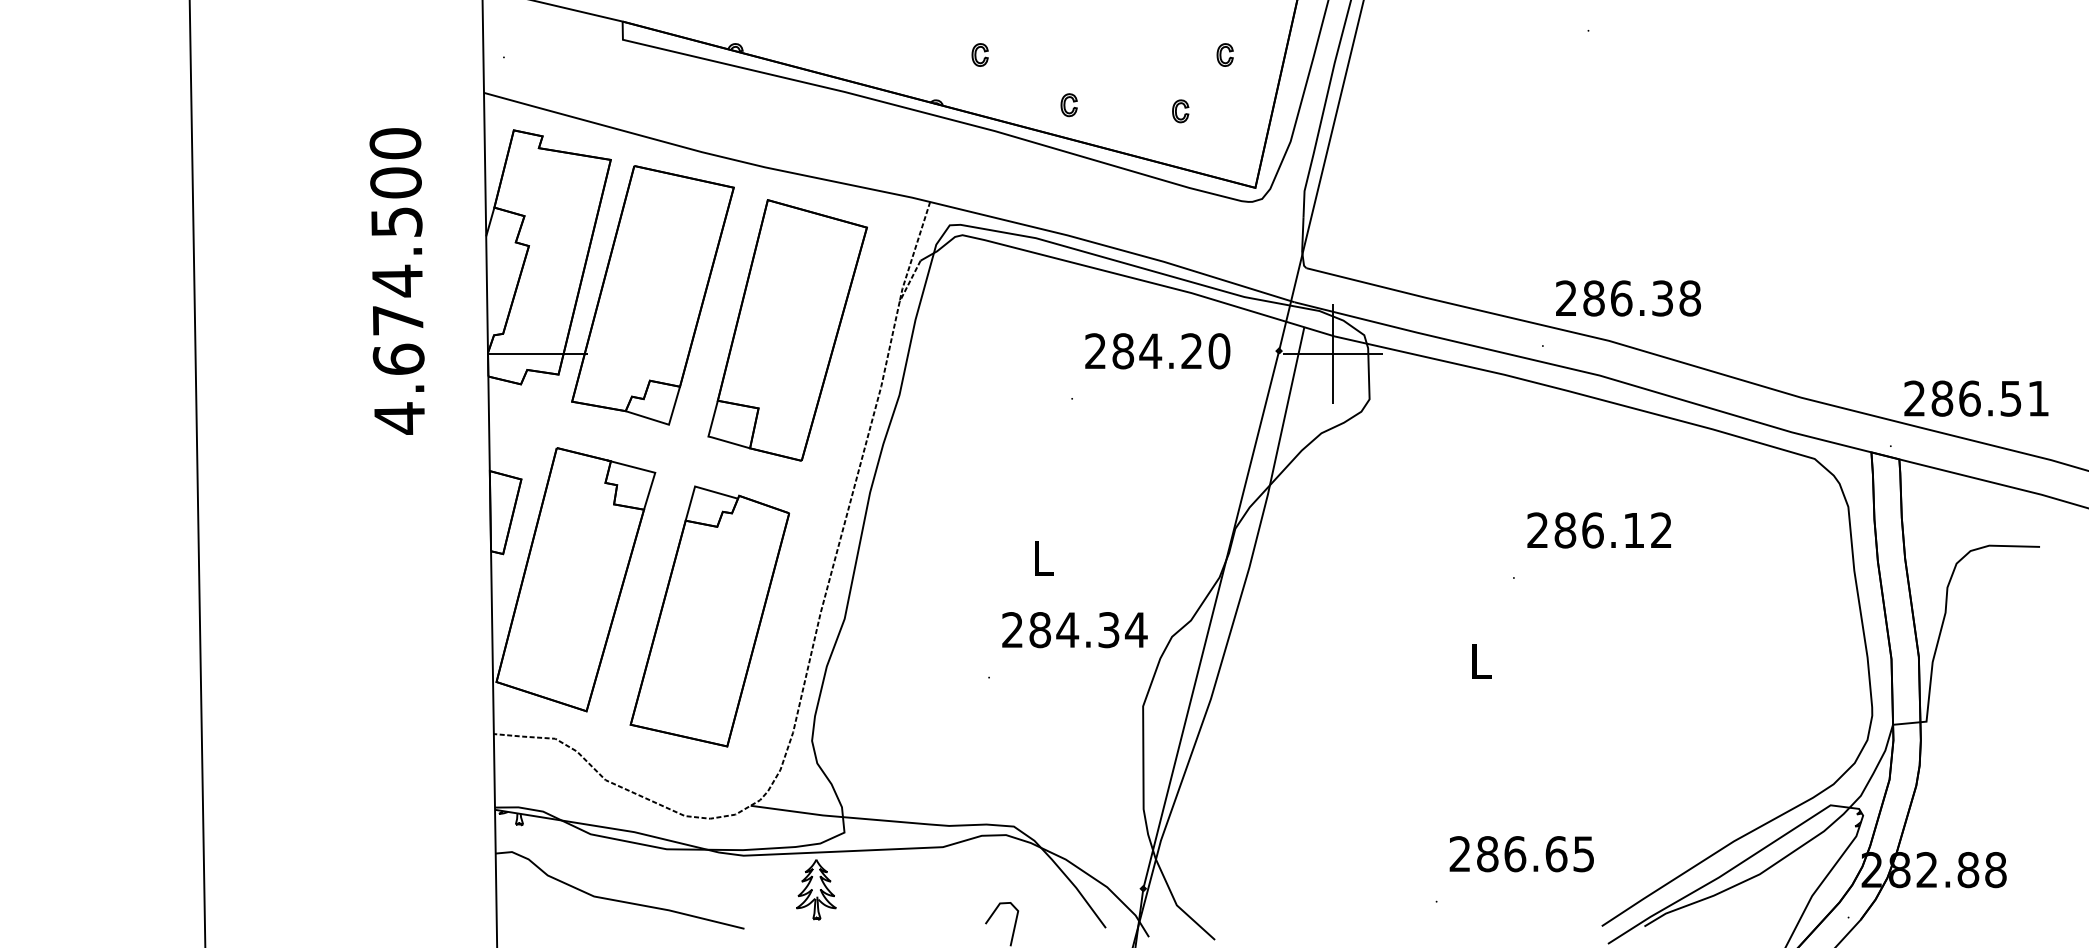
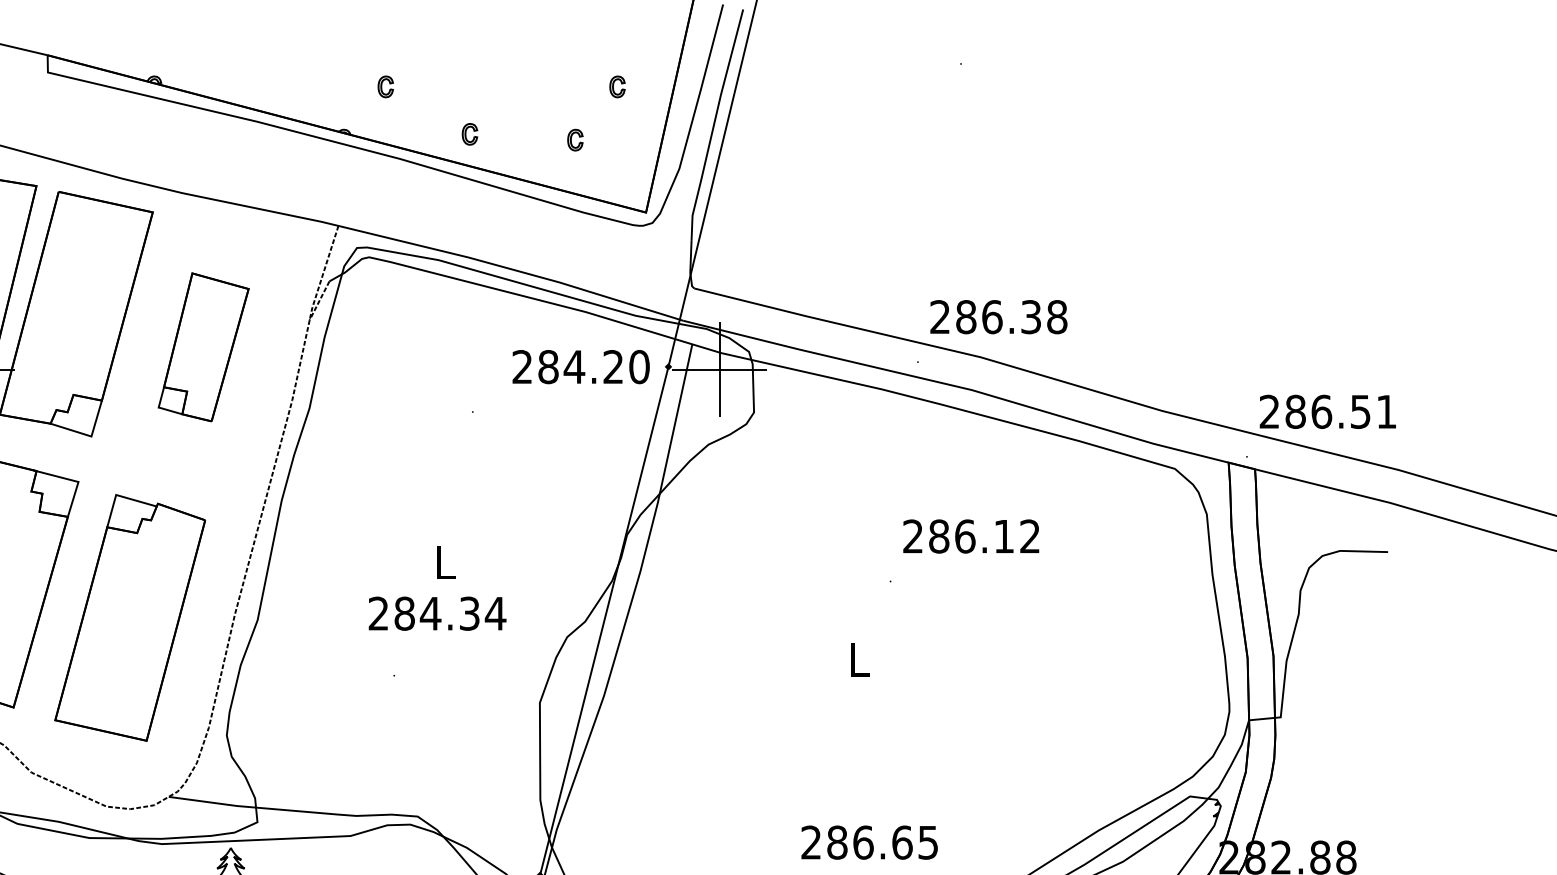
part: (787, 330) -> (203, 347), size x0.6
text: (1157, 351) -> (580, 367), moved
text: (1074, 630) -> (437, 614), moved
text: (1521, 854) -> (869, 842), moved

